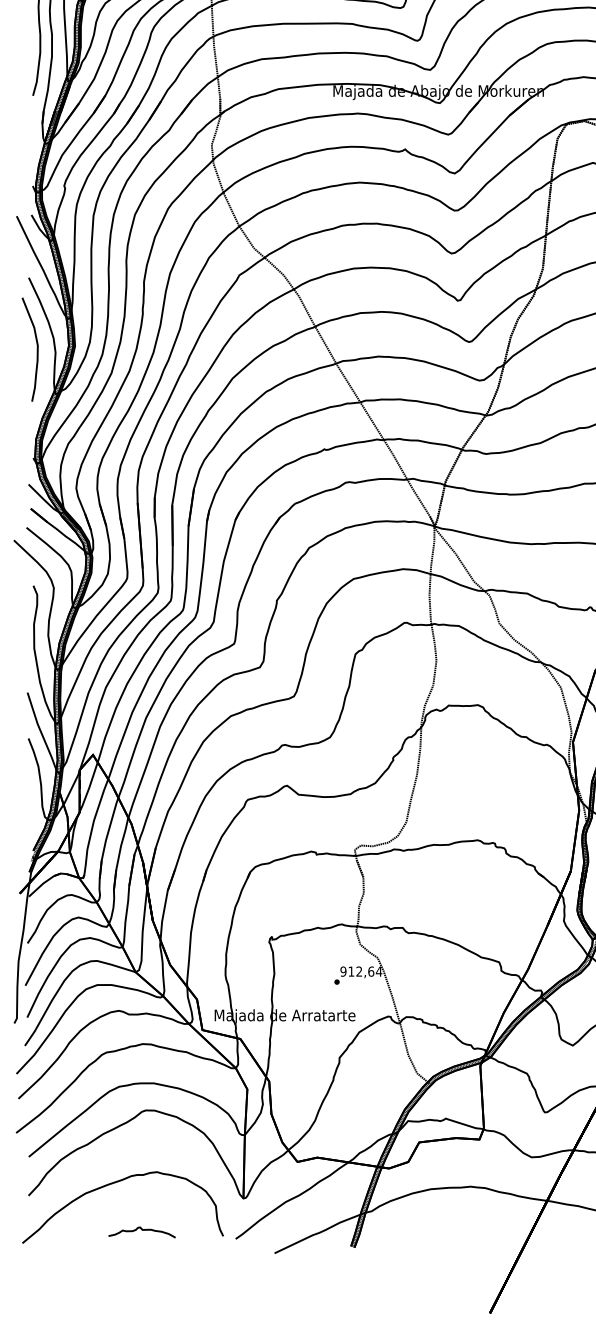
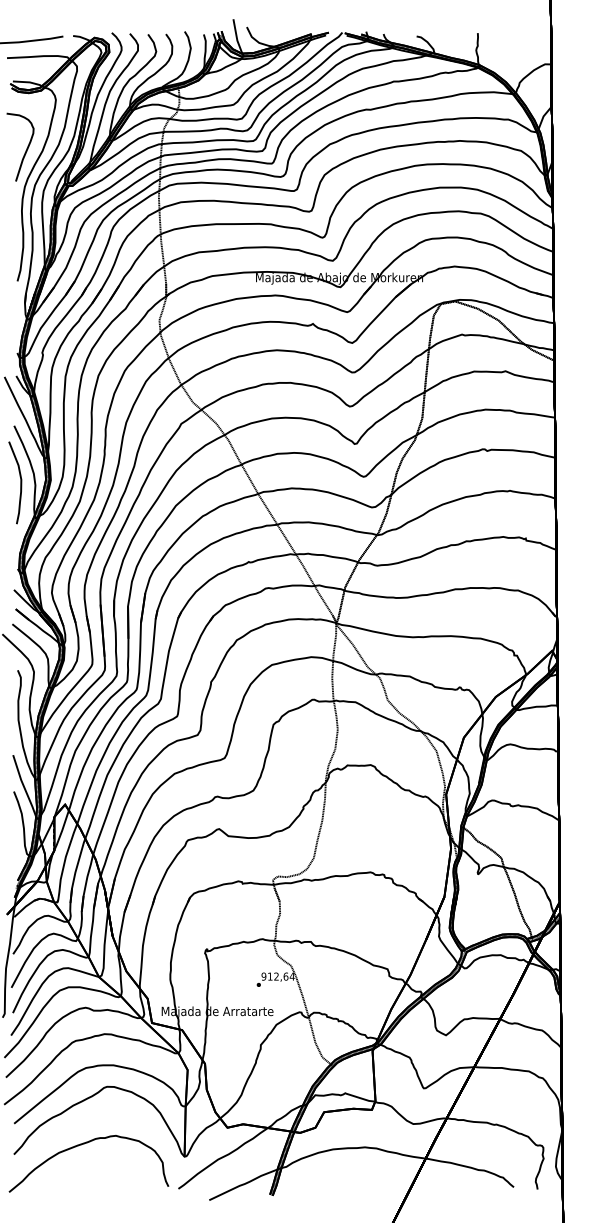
curve: (141, 1230) -> (103, 1182), removed

